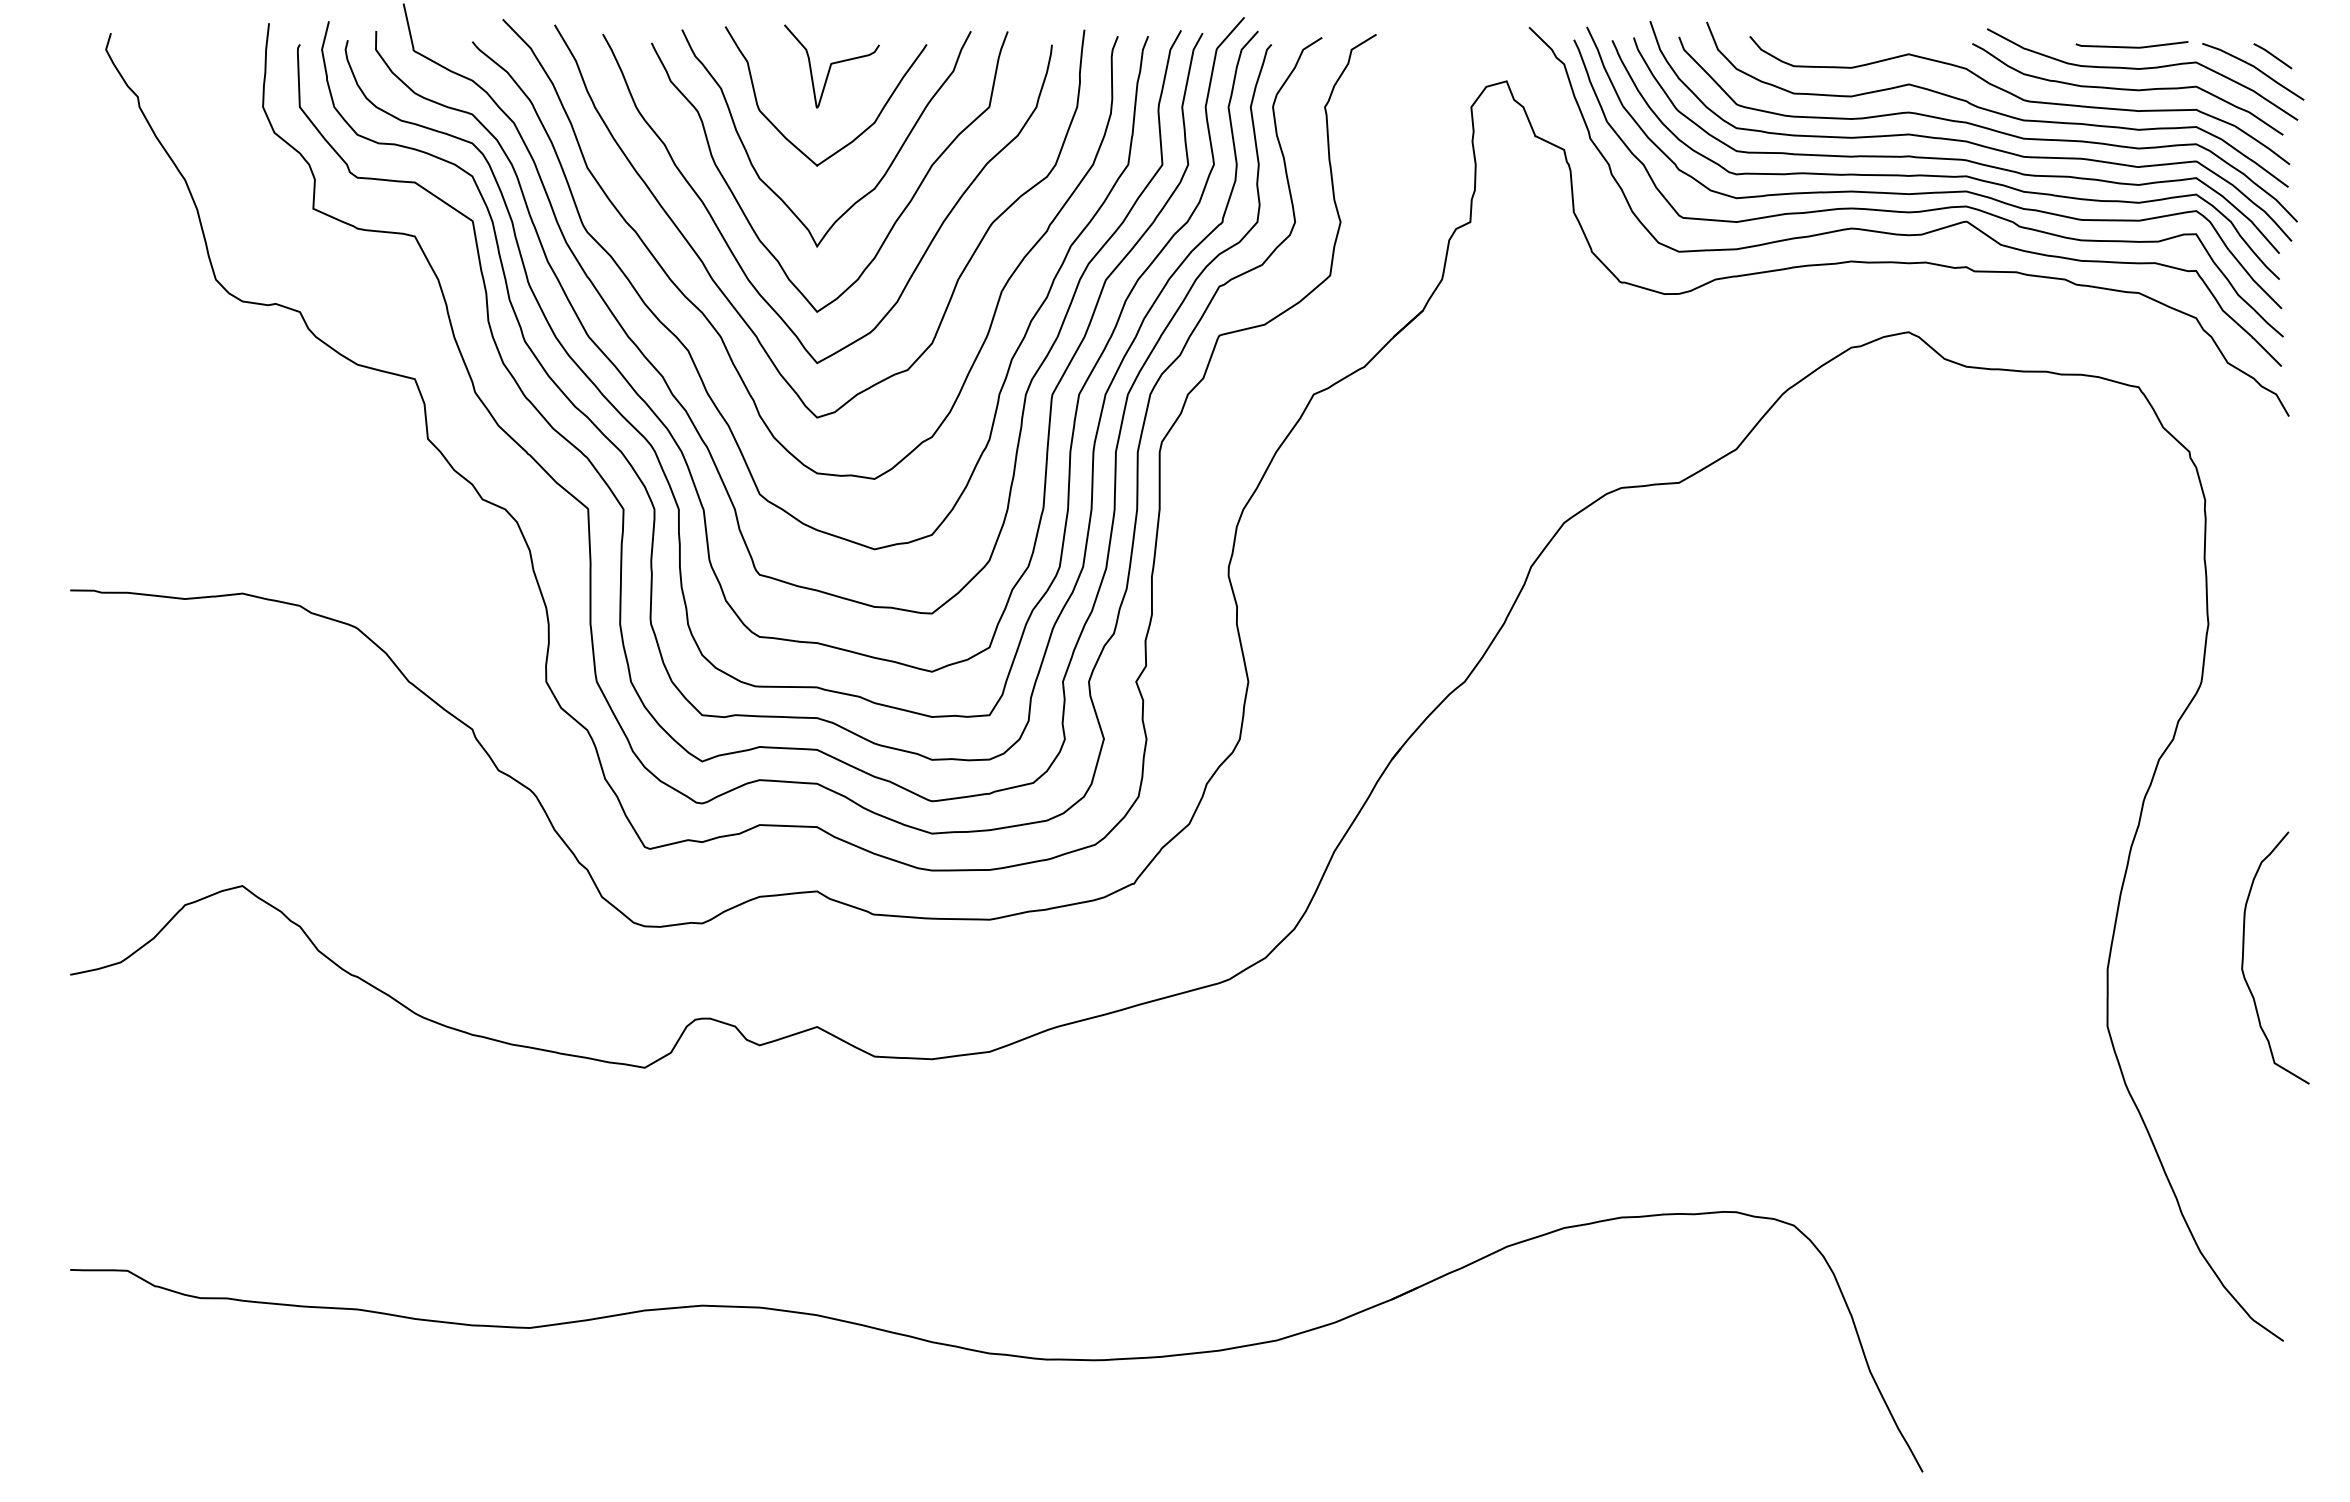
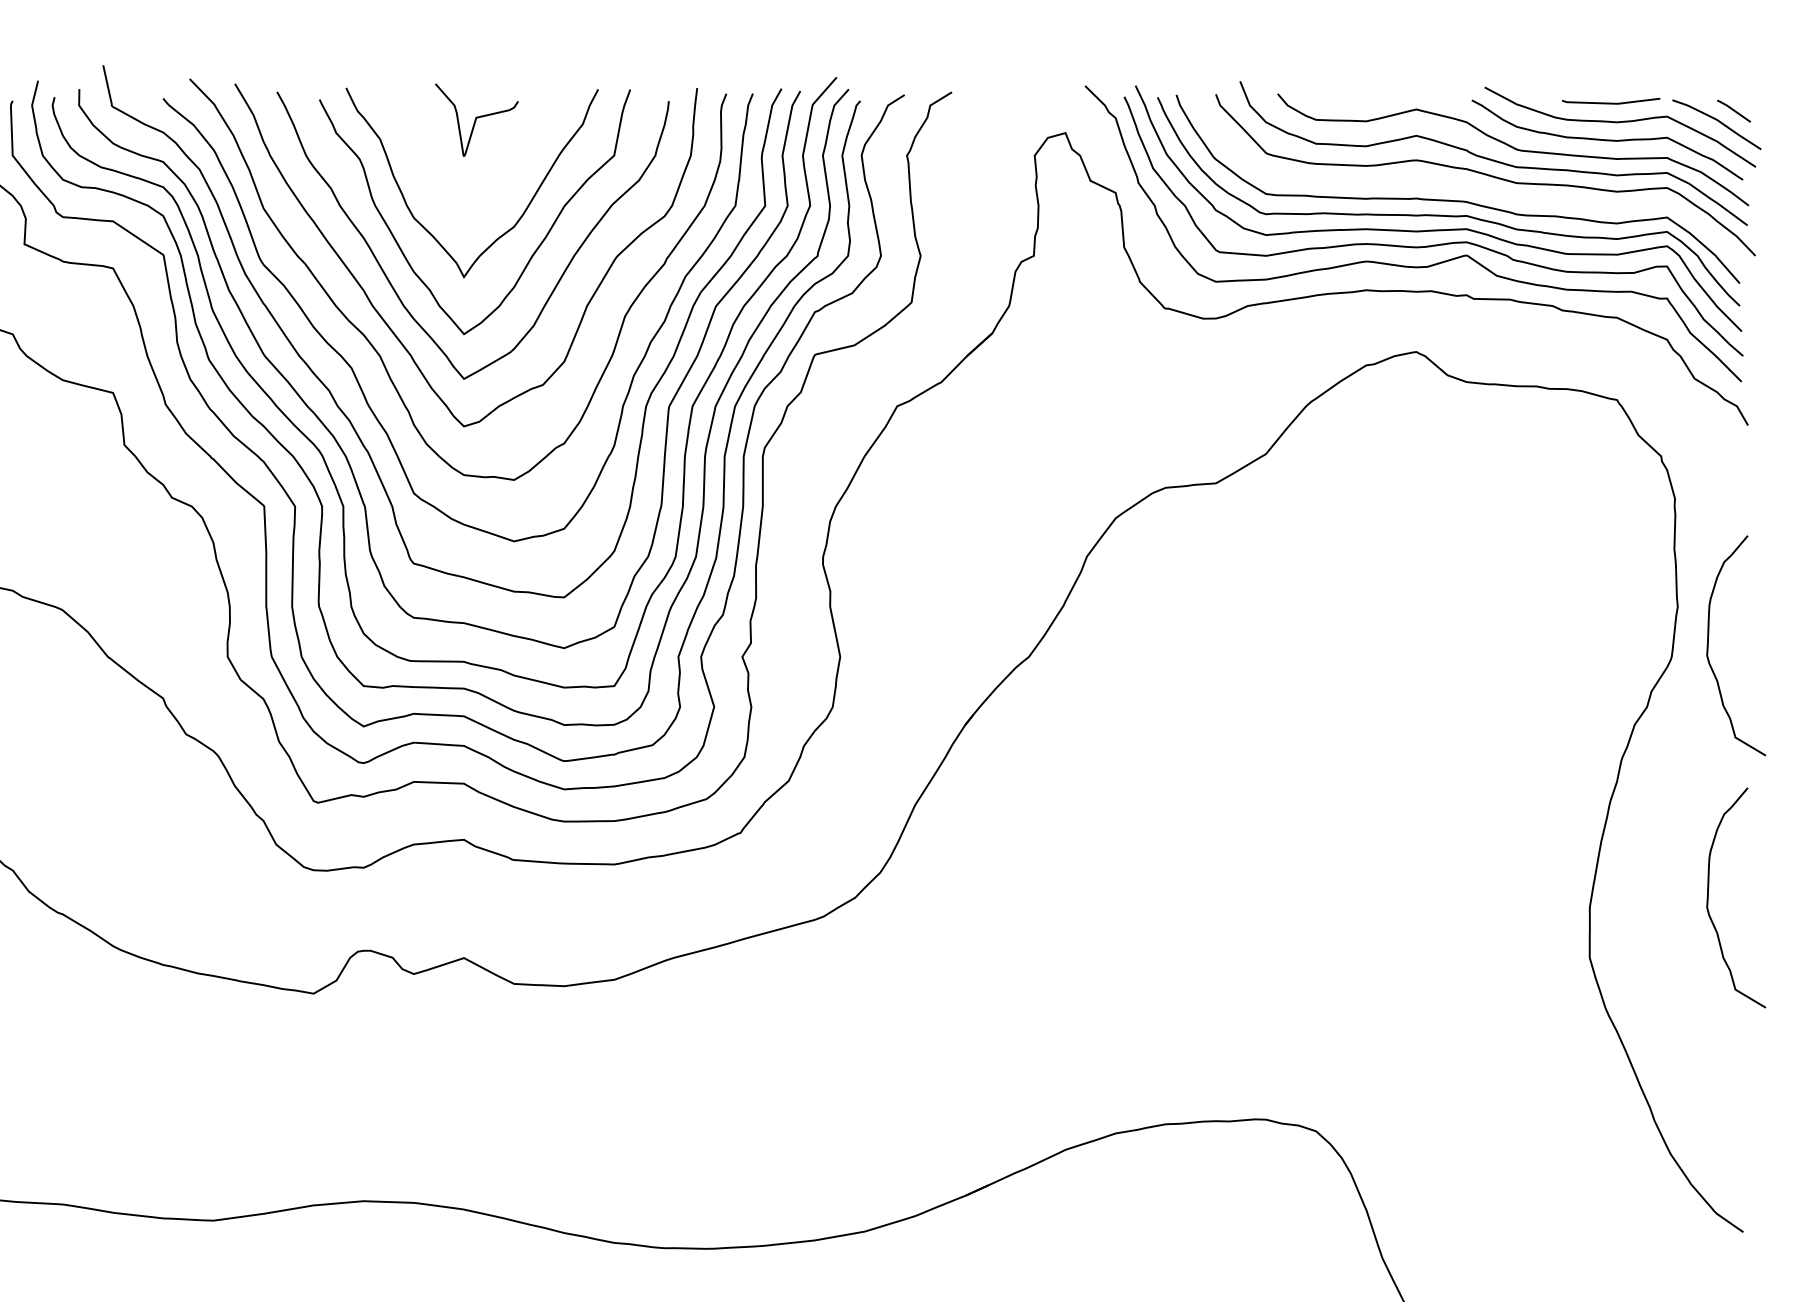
curve: (856, 136) -> (498, 181), removed
curve: (1967, 140) -> (1467, 184), removed
curve: (2243, 668) -> (1708, 645), added

